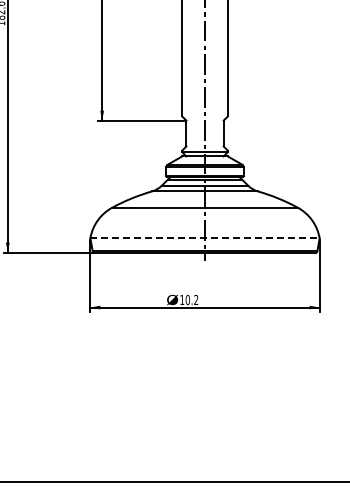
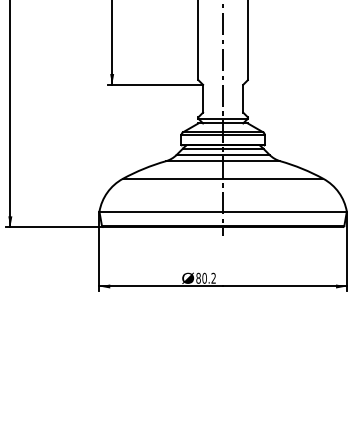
line: (205, 238) -> (223, 211), dashed -> solid
text: (182, 299) -> (198, 277), 10.2 -> 80.2

